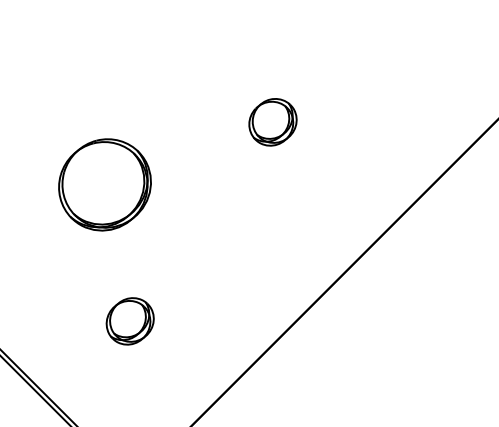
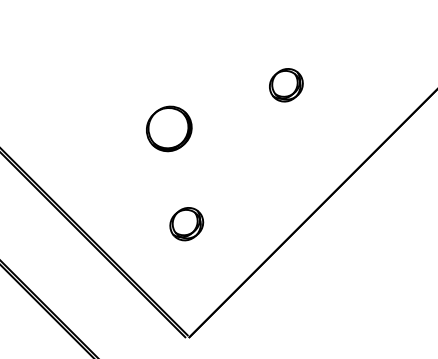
part: (105, 184) -> (169, 128), size x0.7

